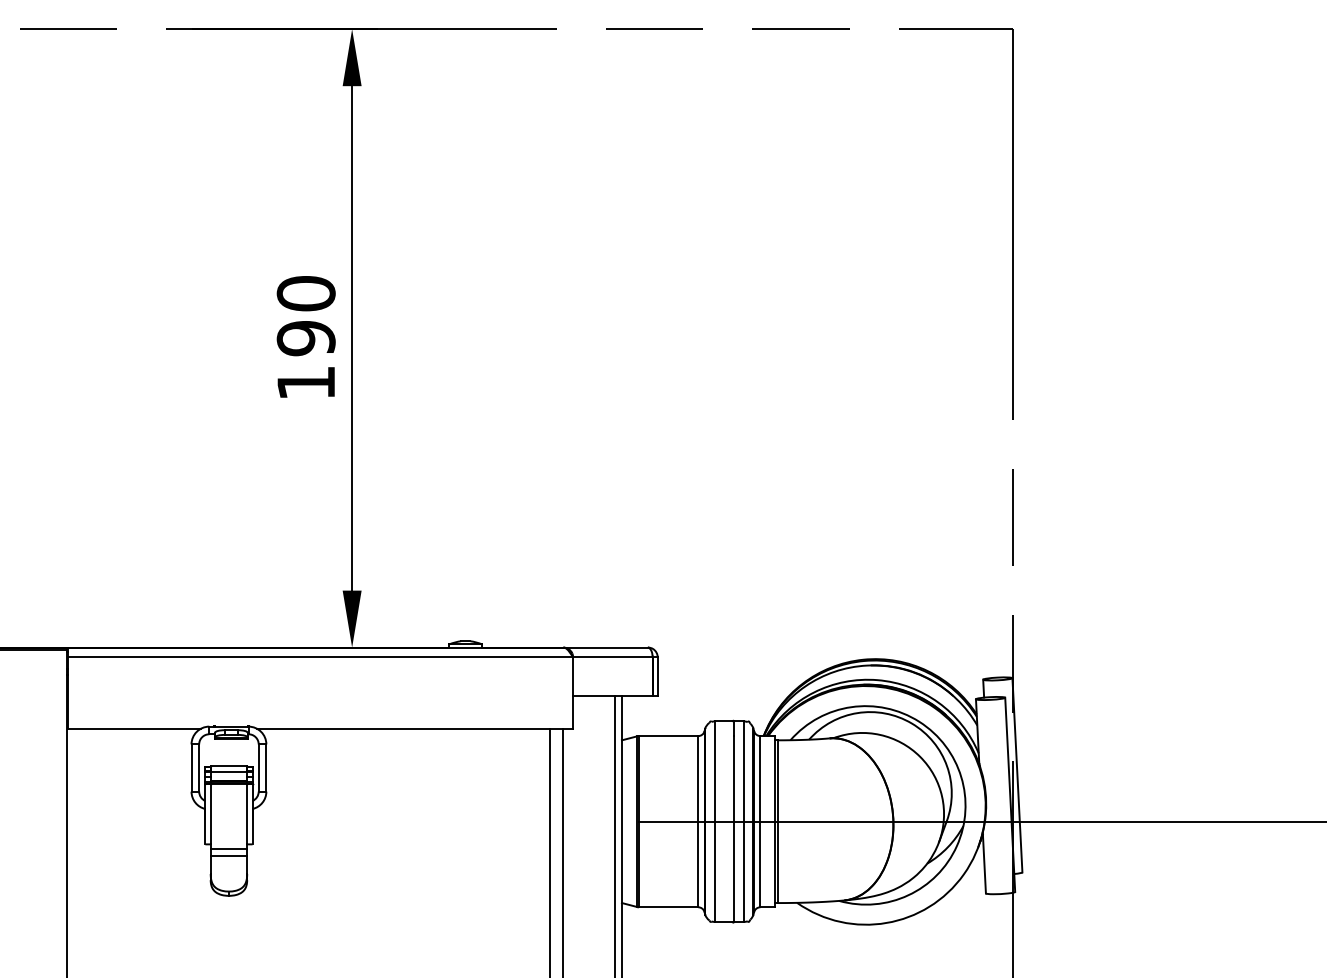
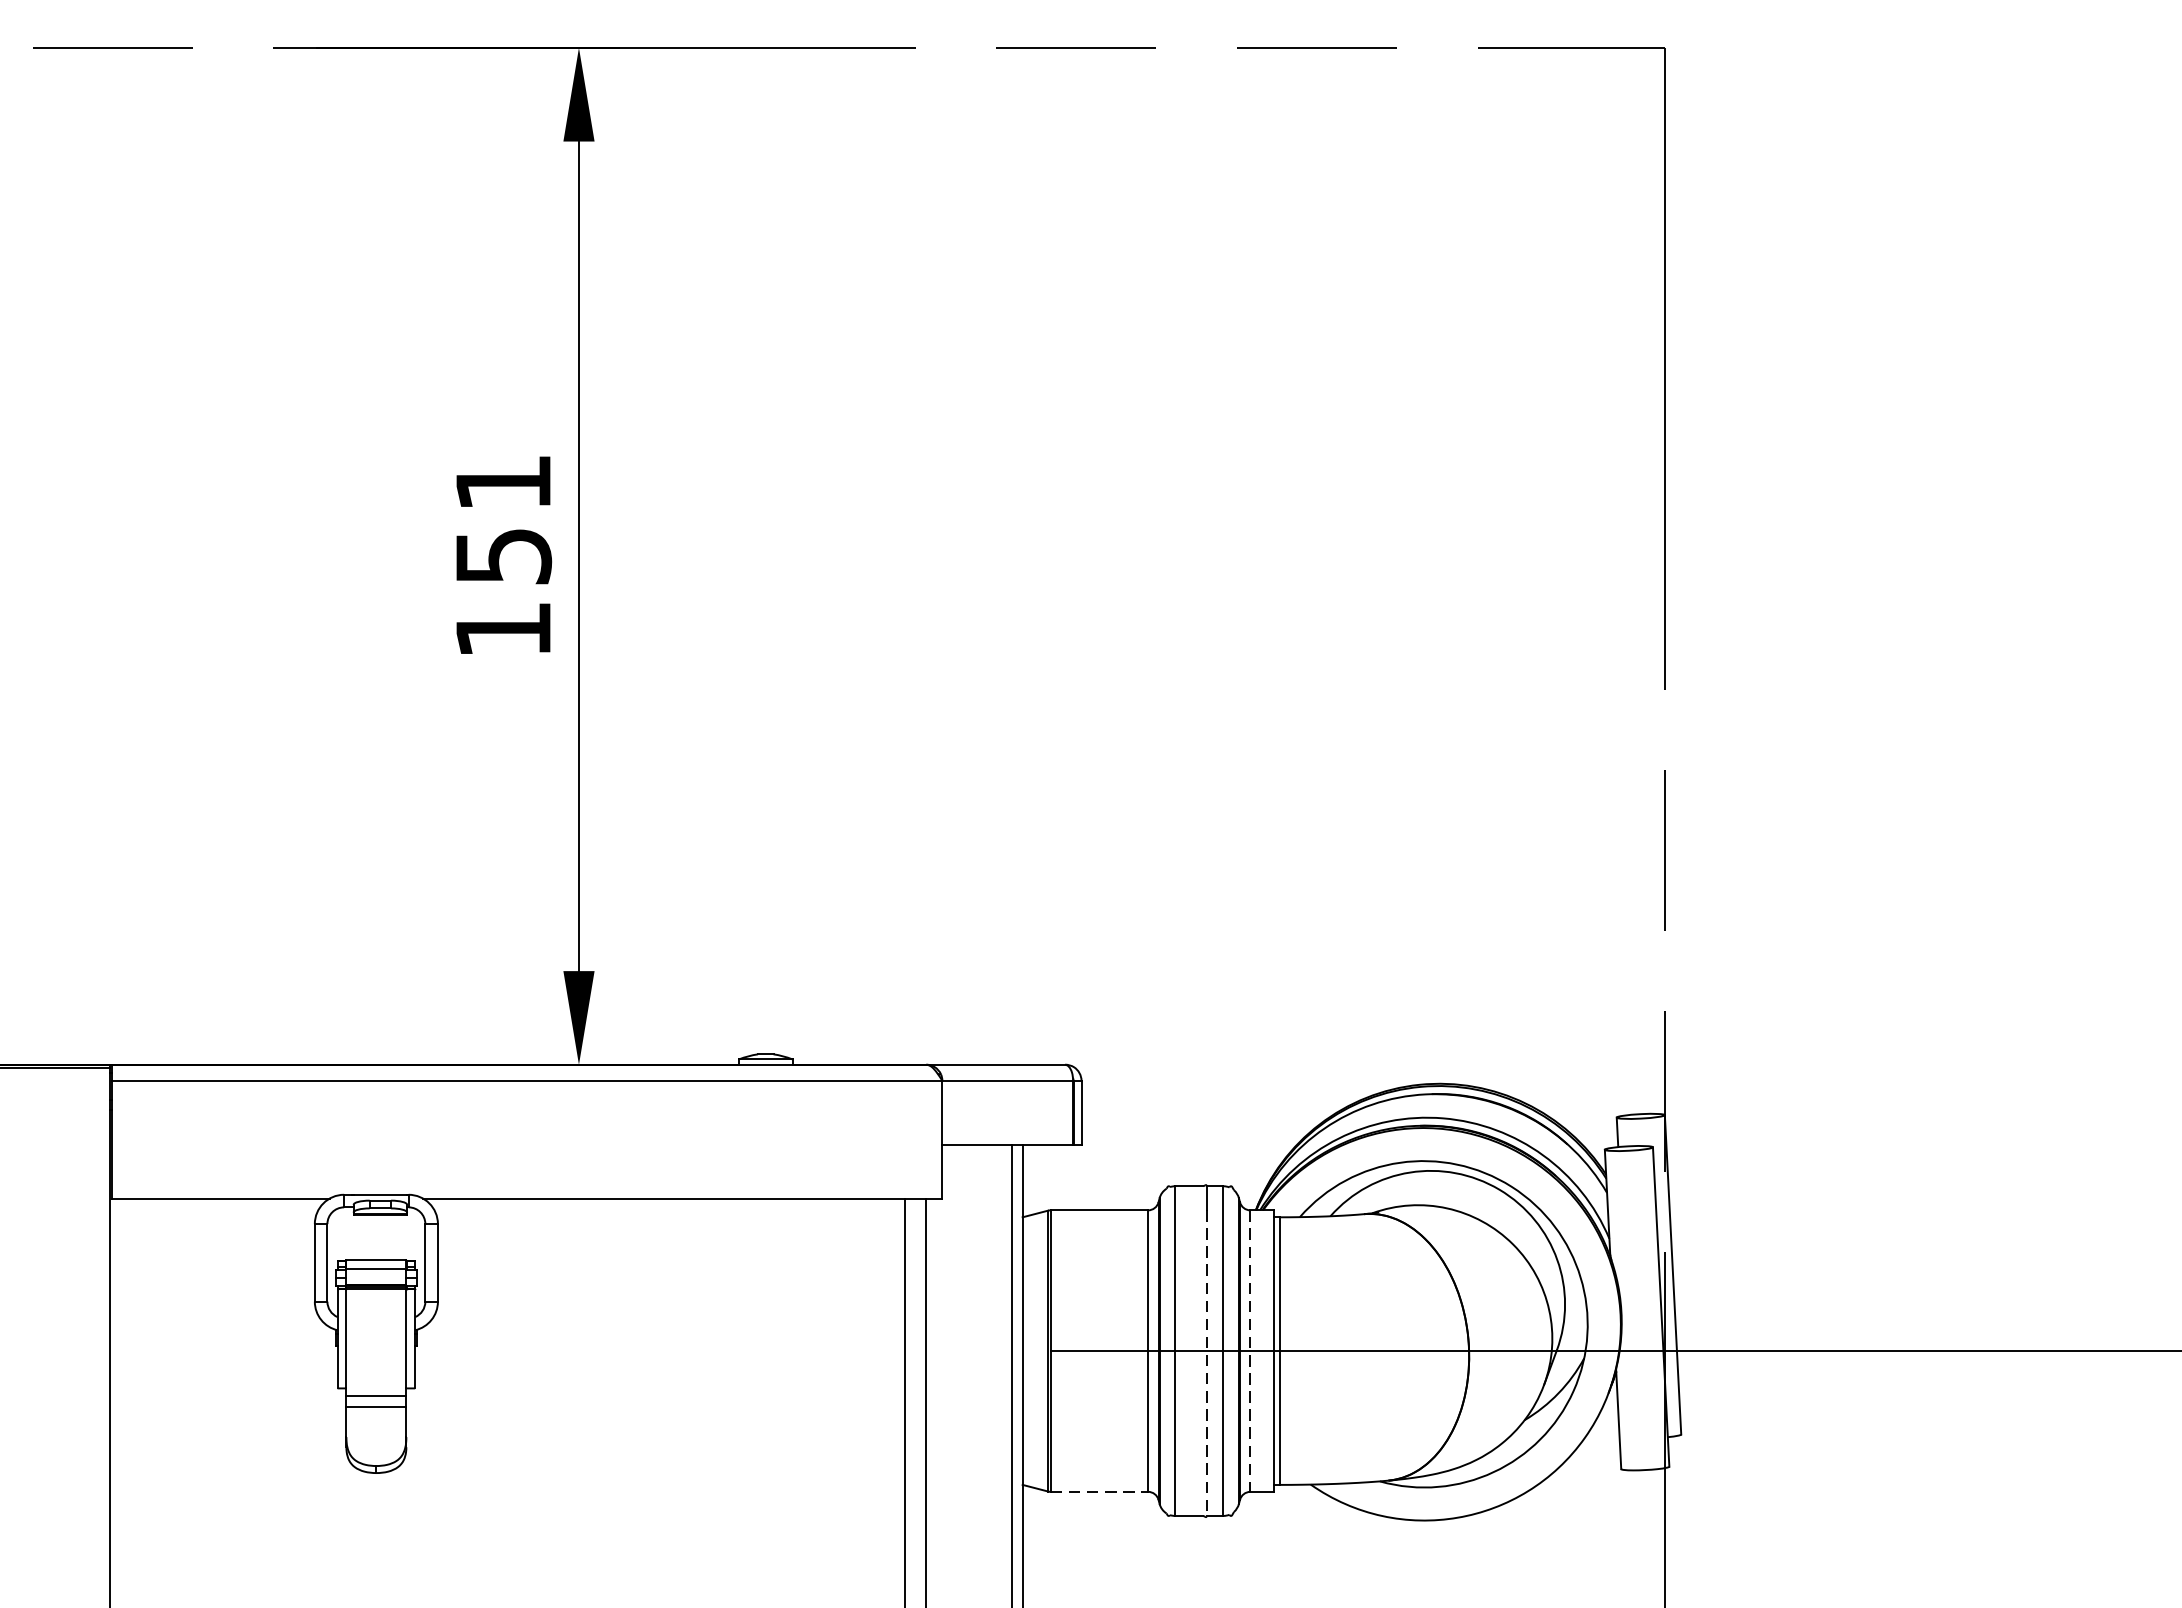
text: (305, 316) -> (502, 520), 190 -> 151
line: (760, 821) -> (1250, 1350), solid -> dashed
line: (733, 829) -> (1206, 1363), solid -> dashed
line: (668, 907) -> (1099, 1492), solid -> dashed

